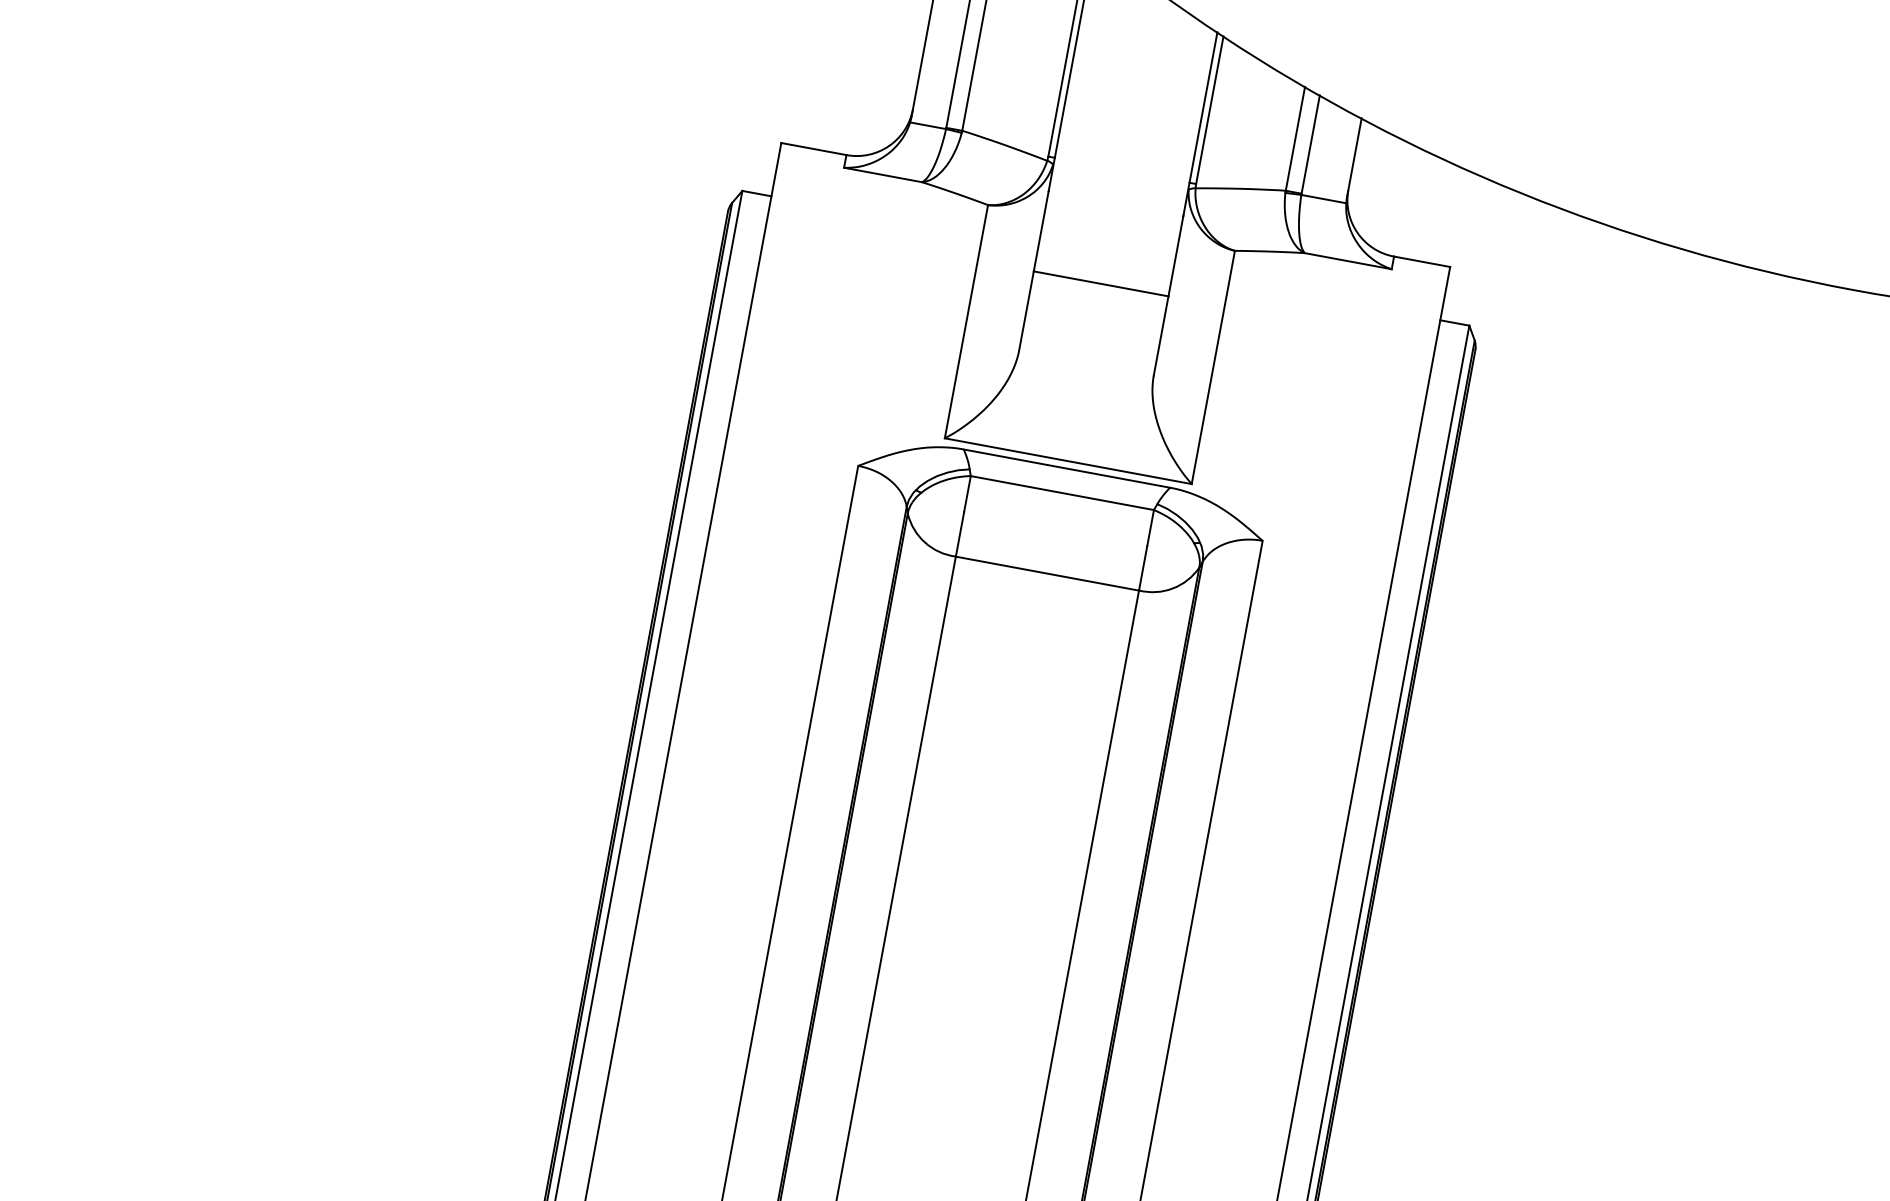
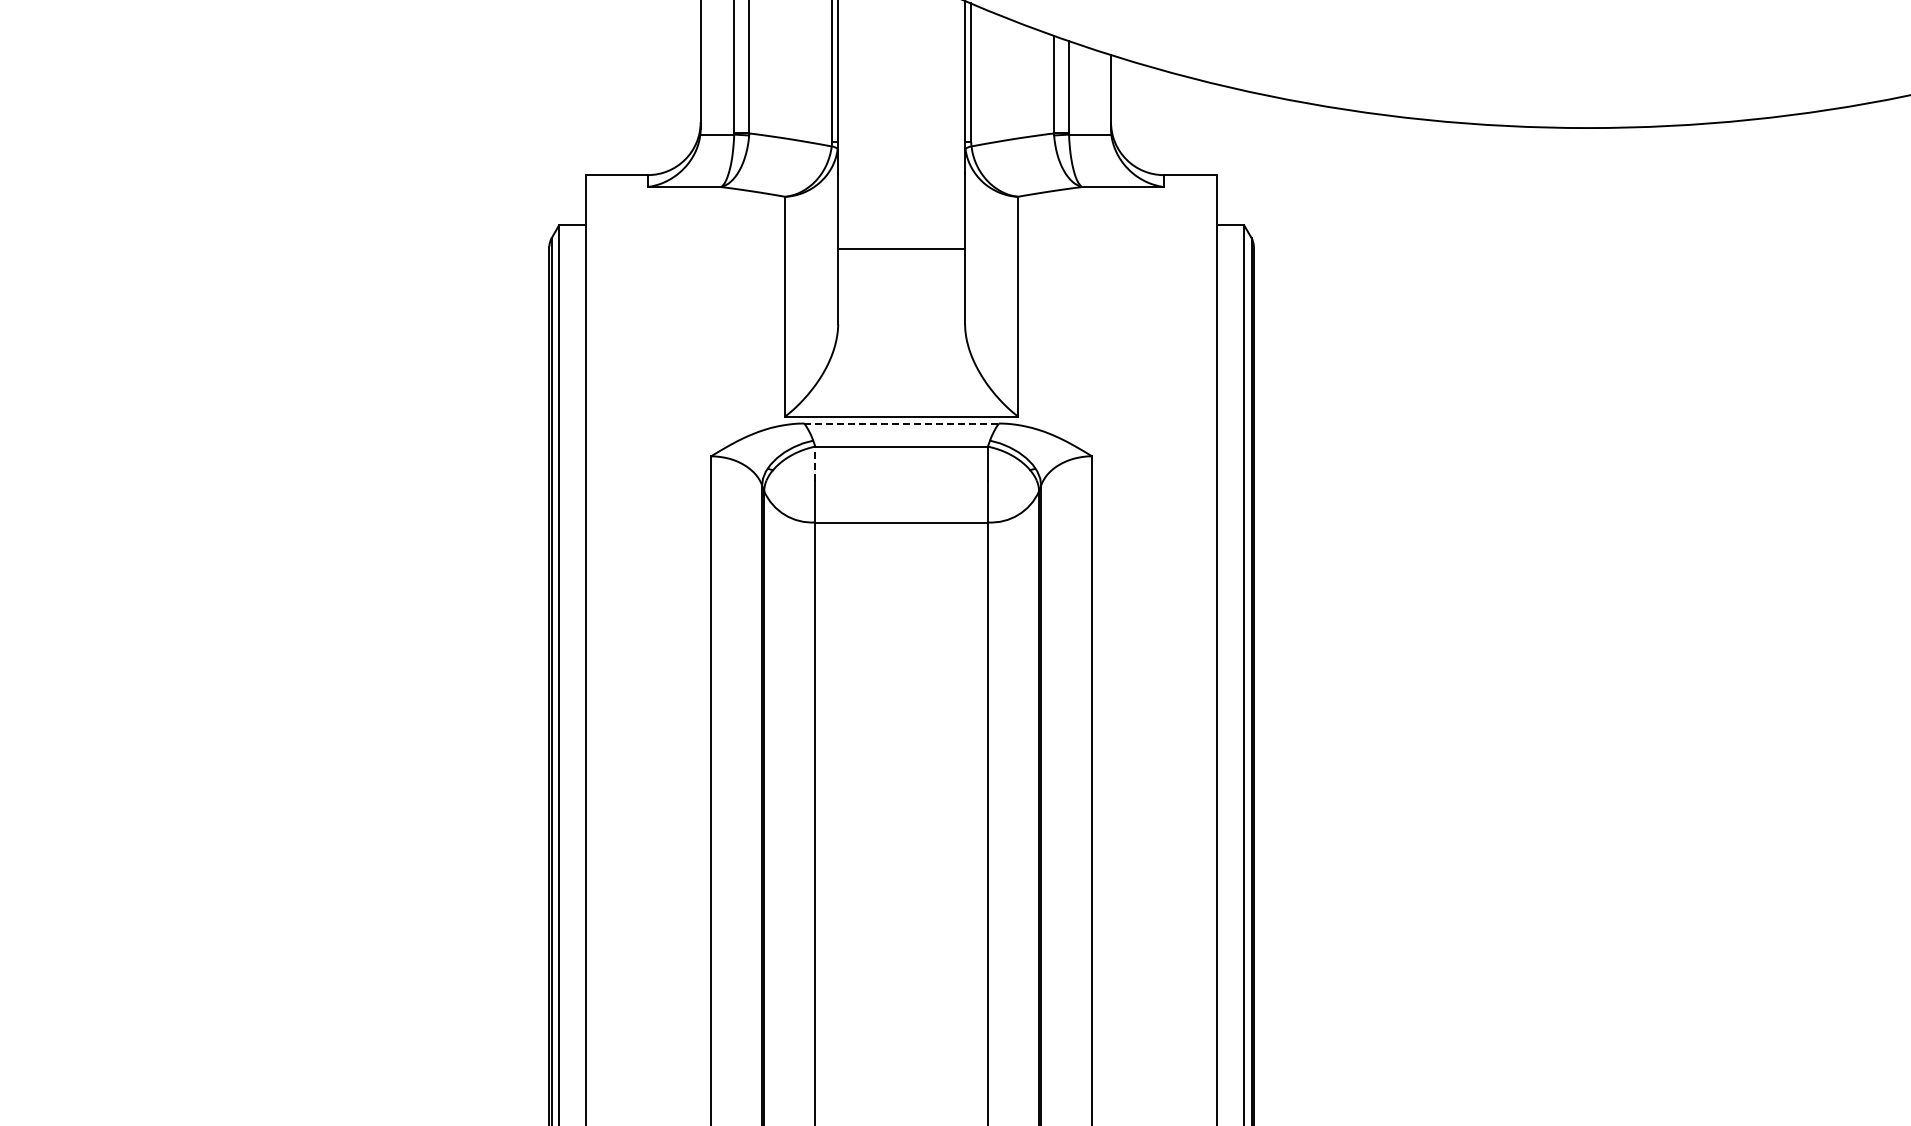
line: (1067, 468) -> (902, 423), solid -> dashed
line: (967, 494) -> (815, 463), solid -> dashed

